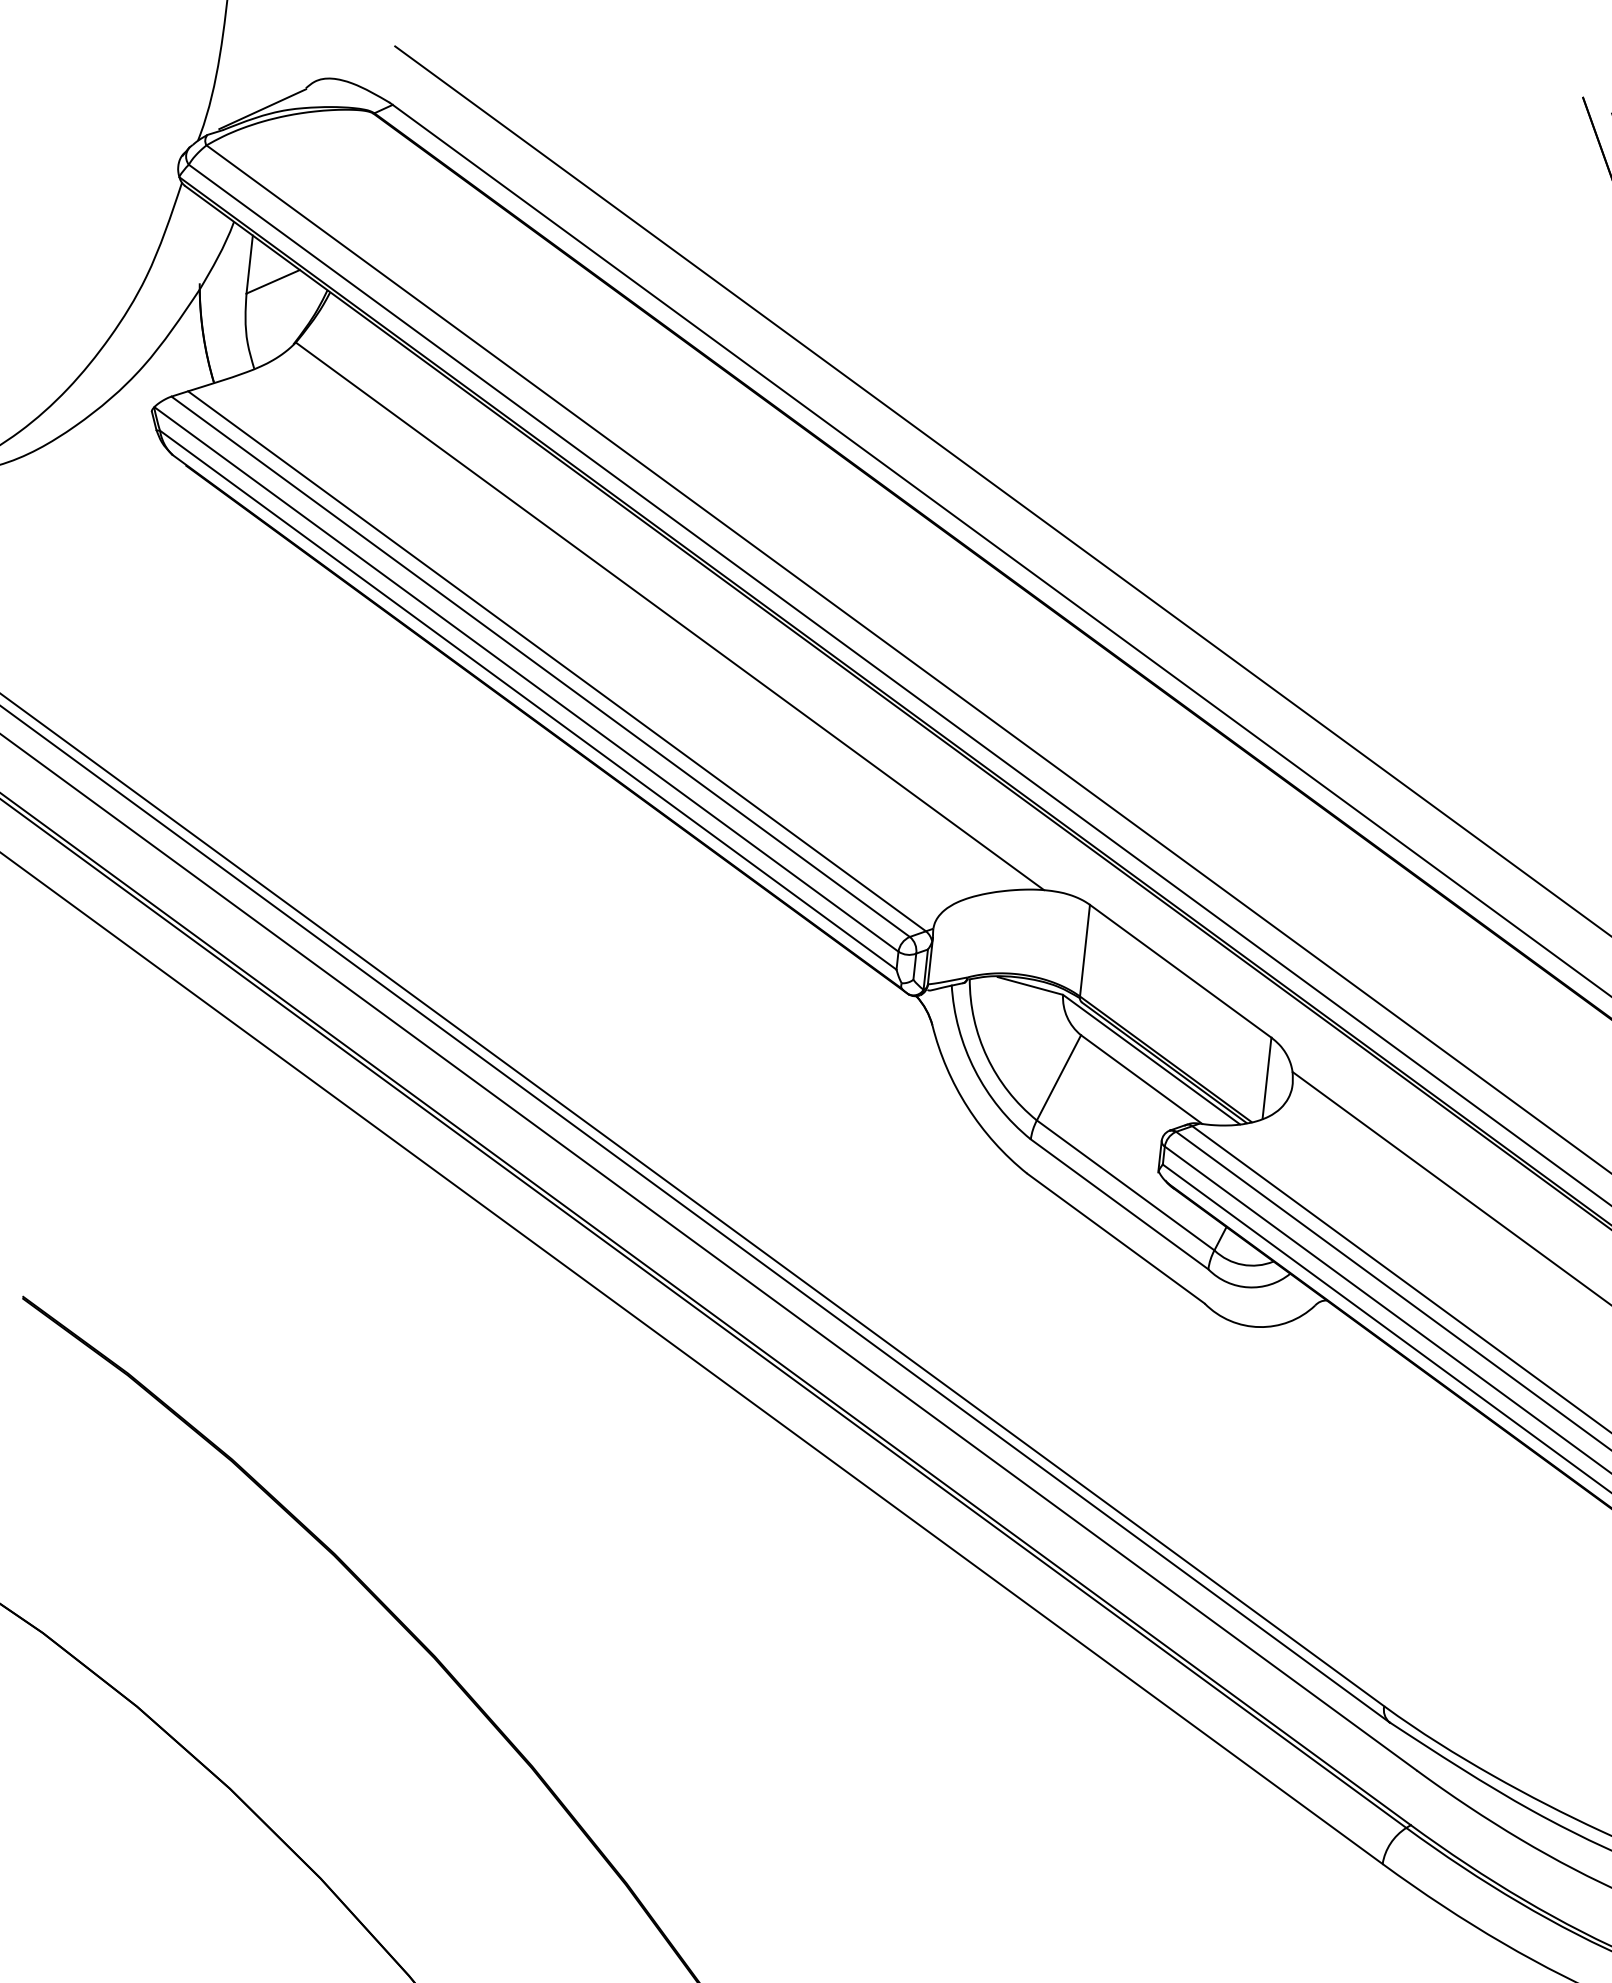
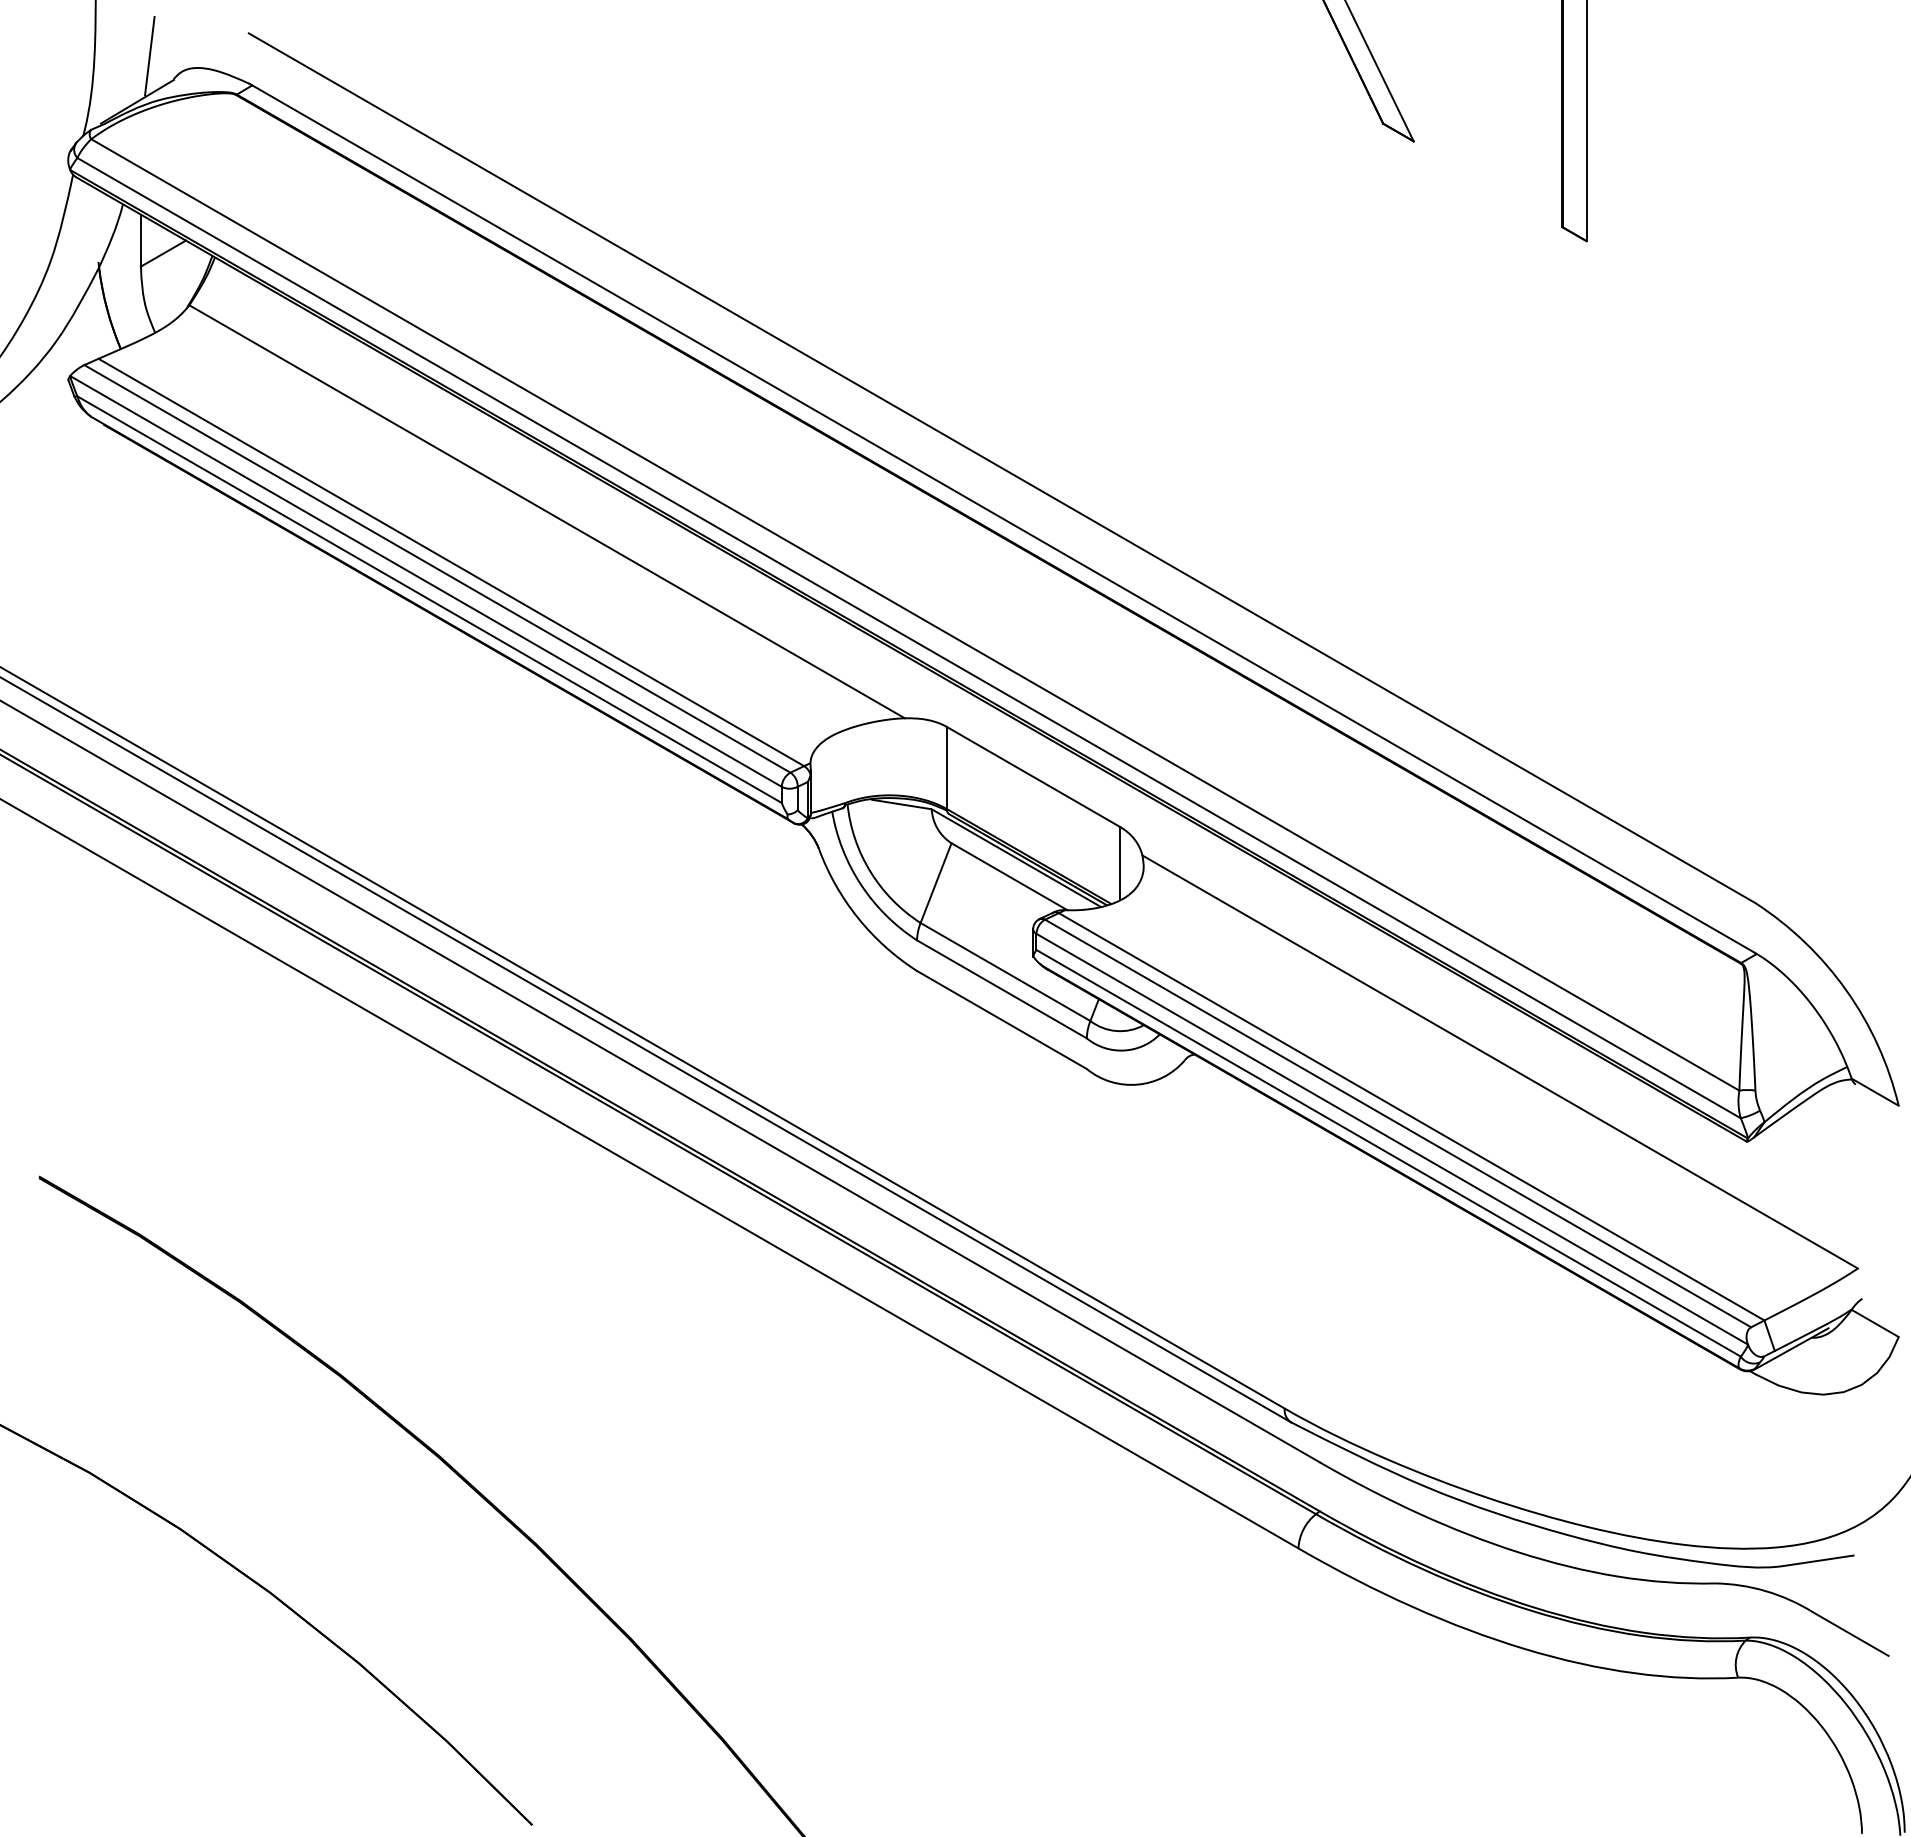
line: (281, 60) -> (149, 56), added

